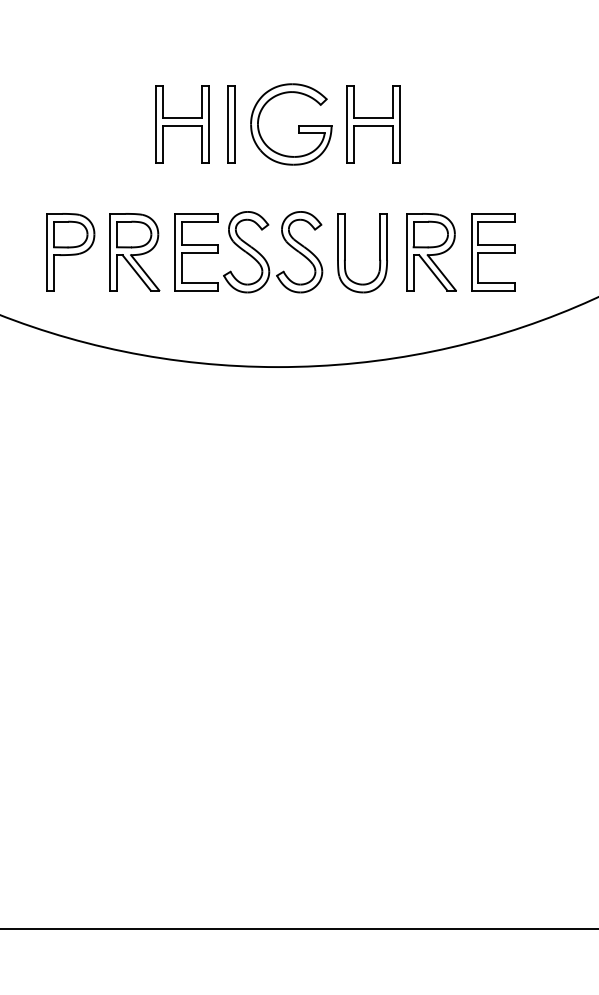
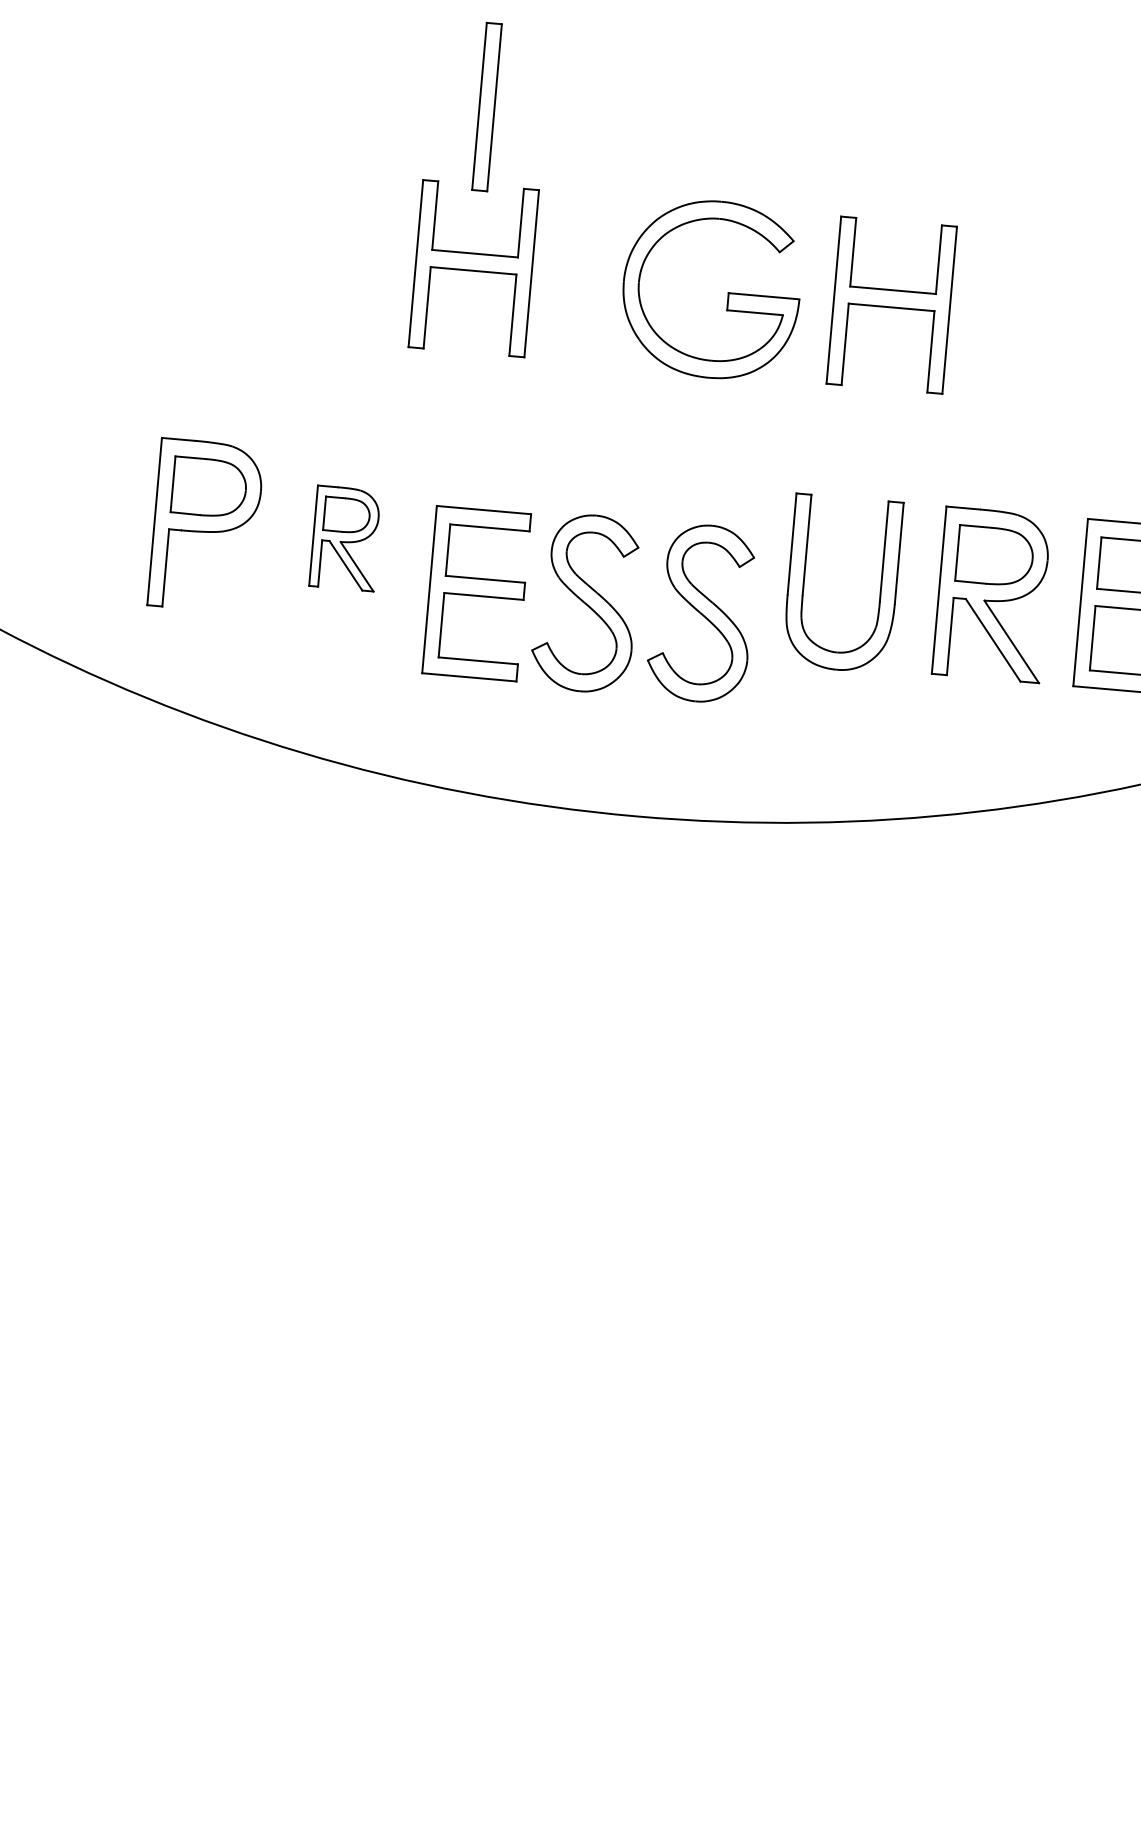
part: (231, 124) -> (486, 106), moved
part: (134, 252) -> (344, 538), size x0.6
part: (248, 252) -> (589, 604), moved

